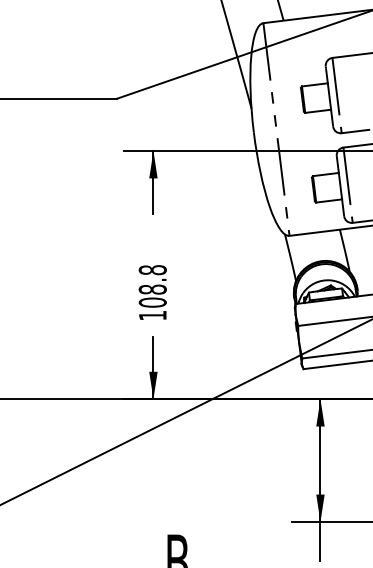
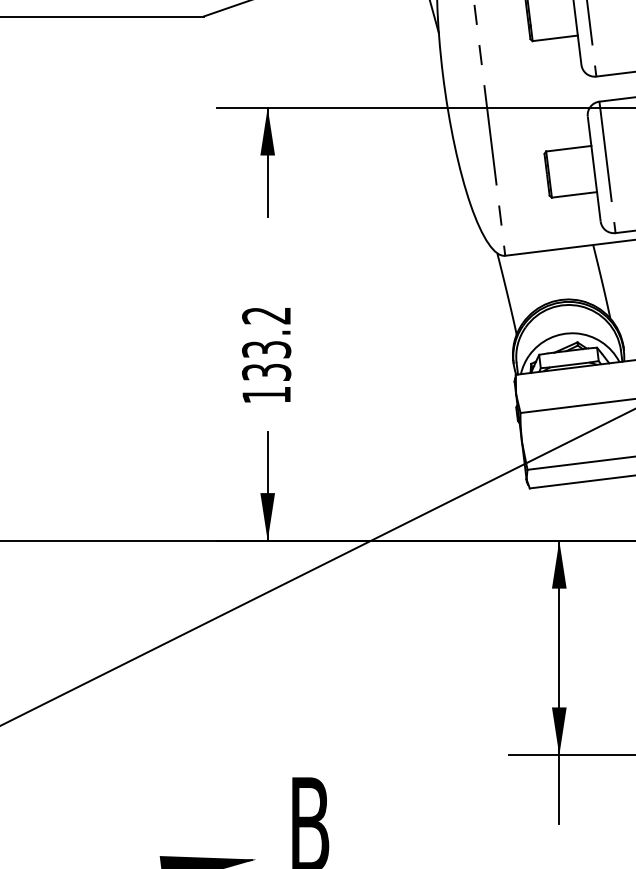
text: (152, 286) -> (266, 344), 108.8 -> 133.2

